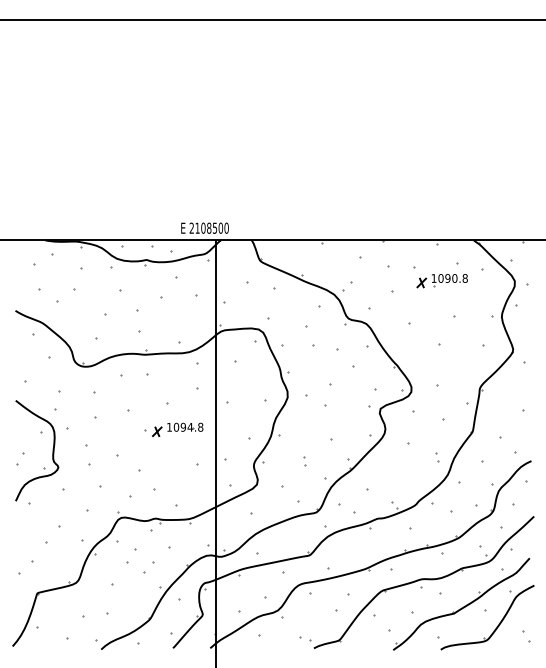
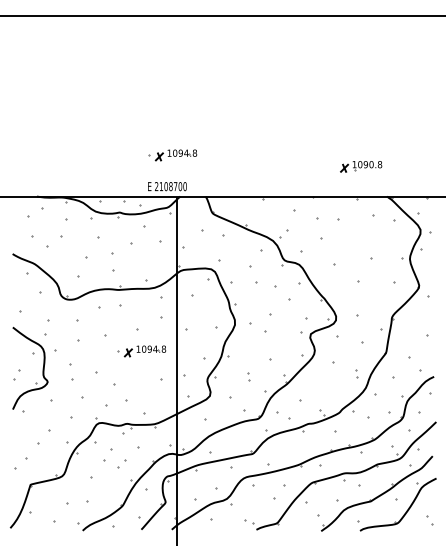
part: (211, 190) -> (172, 155), added
text: (214, 228) -> (175, 186), 2108500 -> 2108700
part: (442, 280) -> (361, 166), moved

